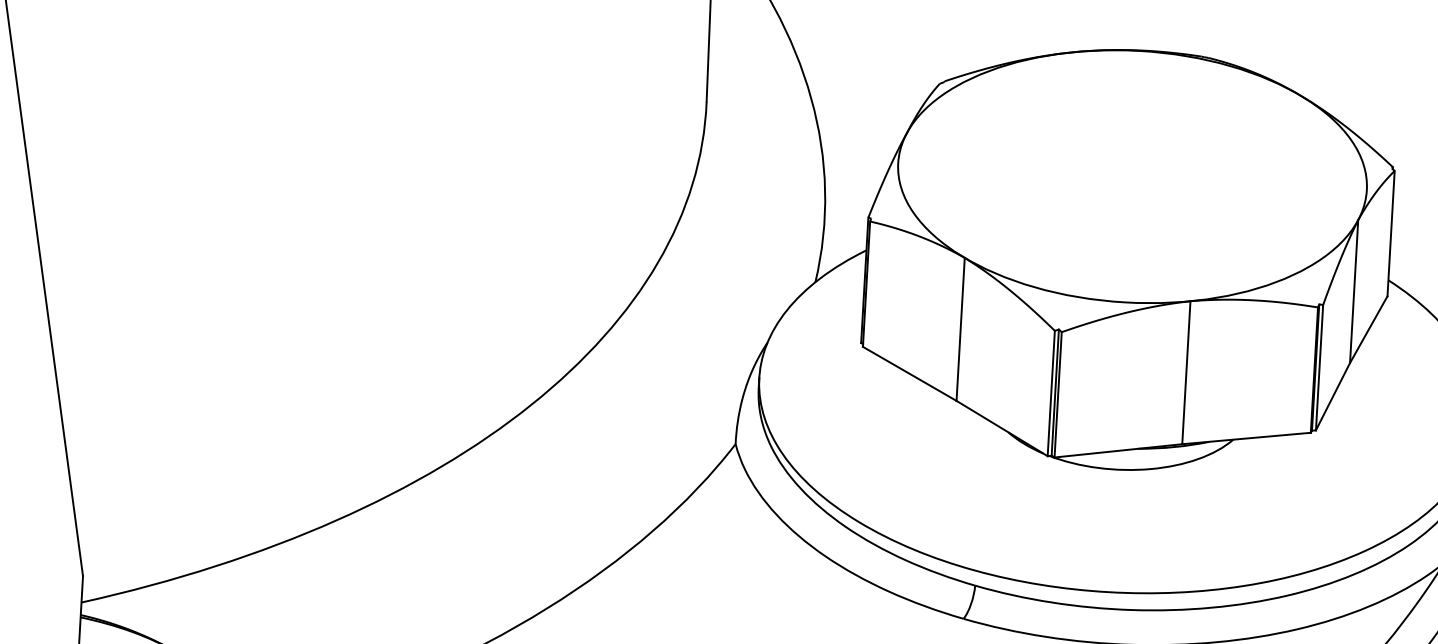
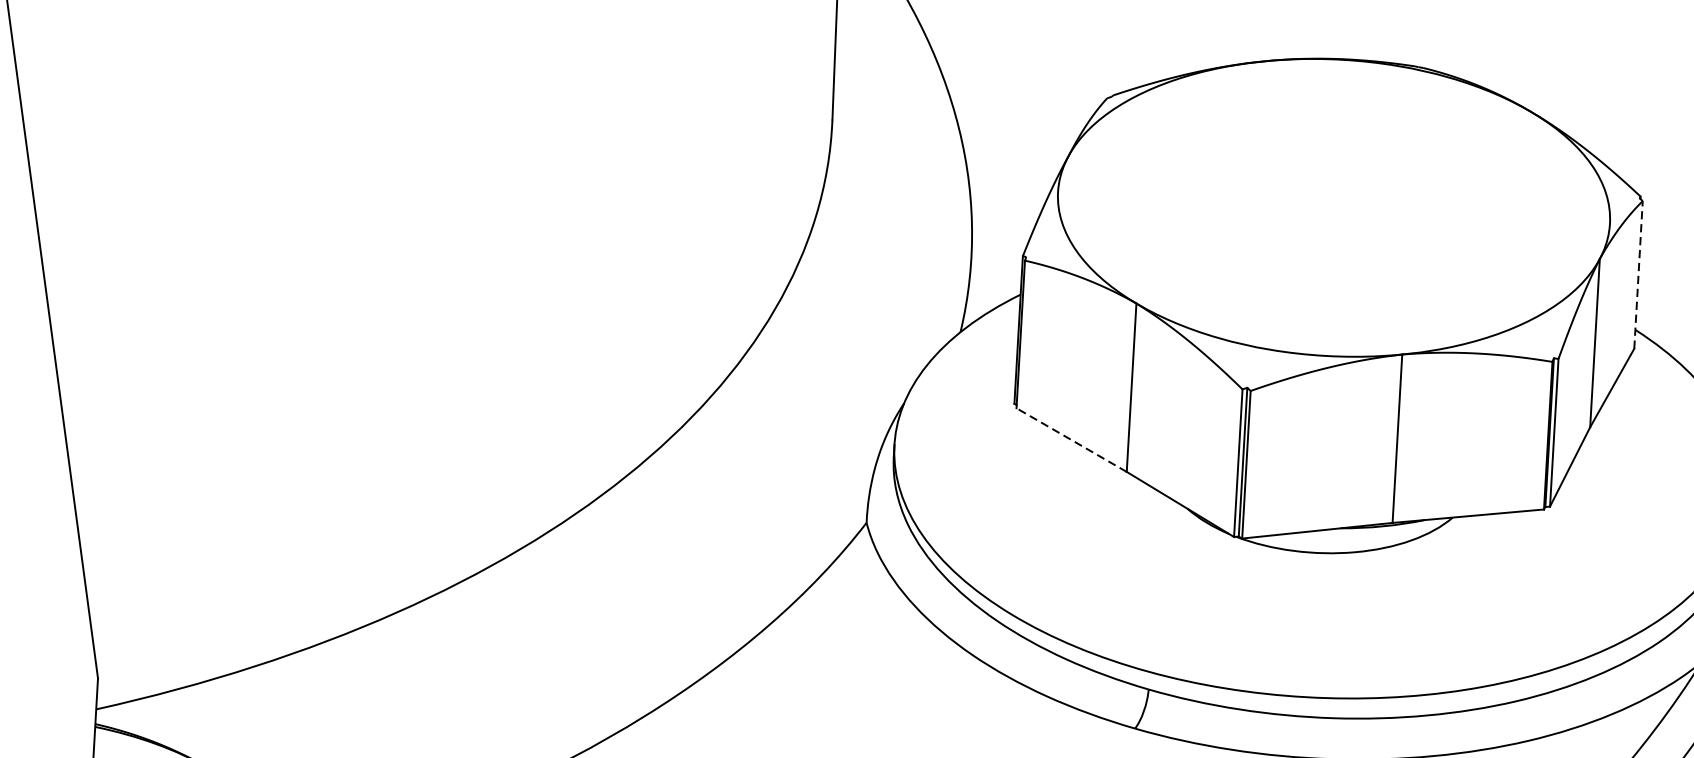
line: (1391, 233) -> (1639, 274), solid -> dashed
line: (909, 373) -> (1071, 439), solid -> dashed

